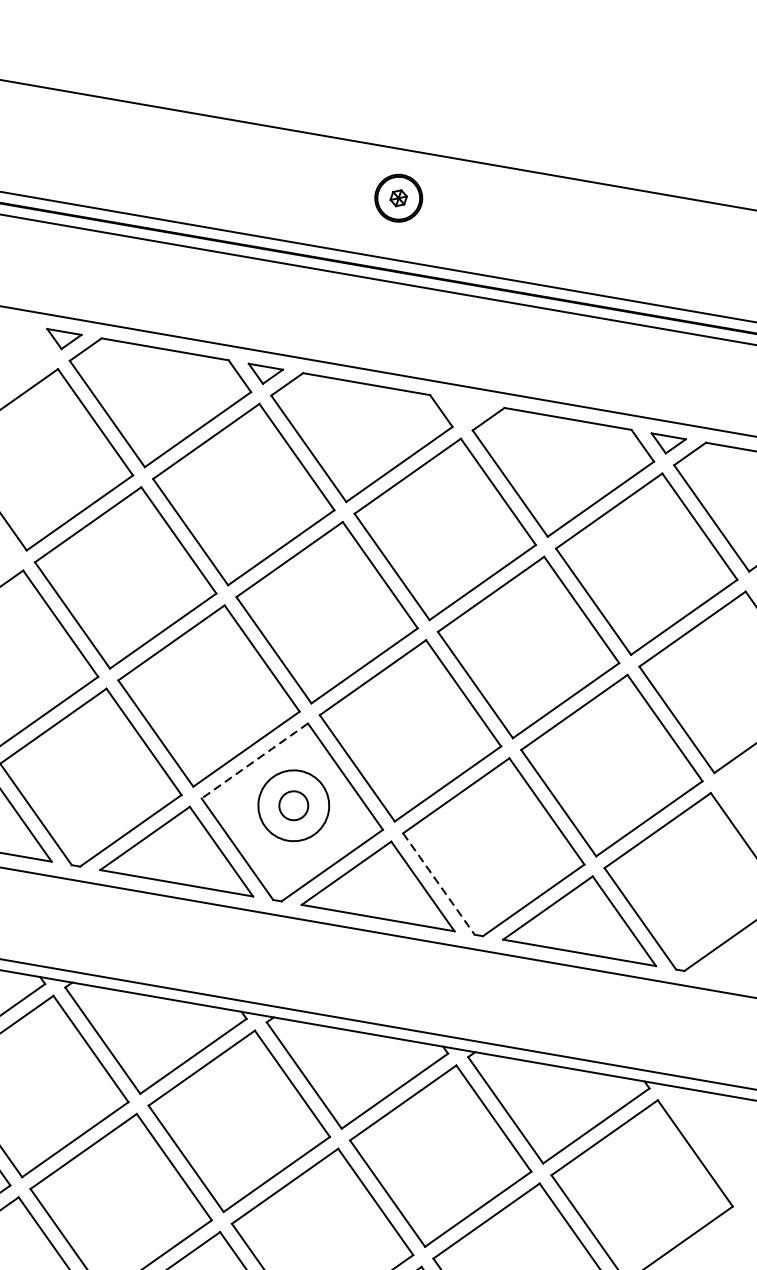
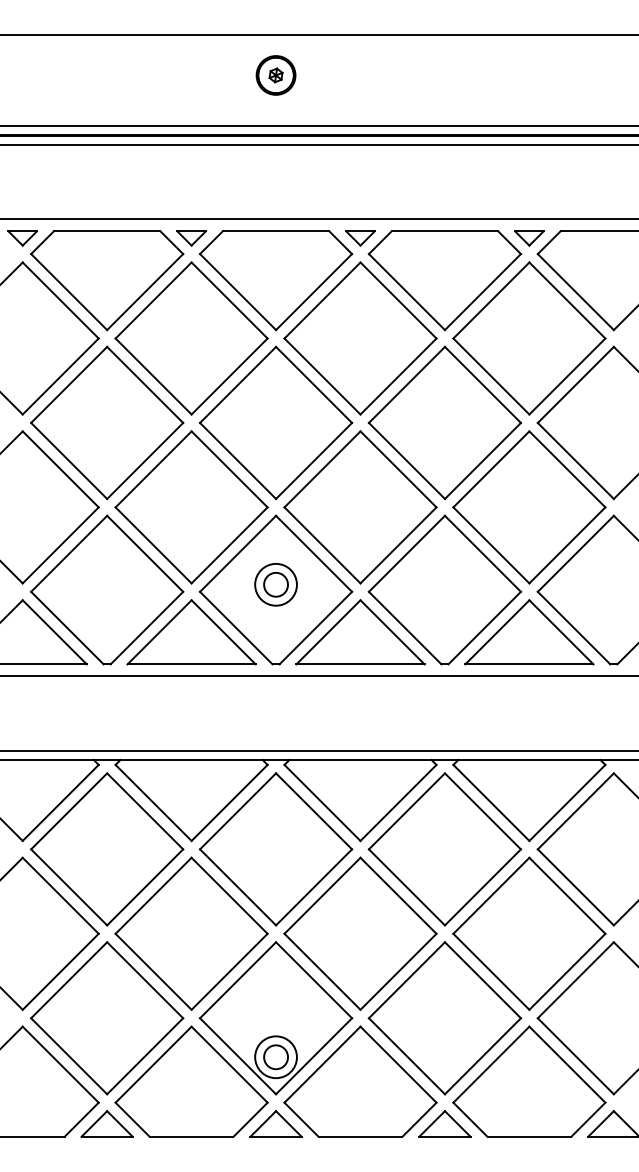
part: (465, 410) -> (360, 238), added
line: (255, 760) -> (238, 553), dashed -> solid
circle: (293, 805) -> (275, 584), size x0.71
line: (439, 884) -> (405, 628), dashed -> solid

